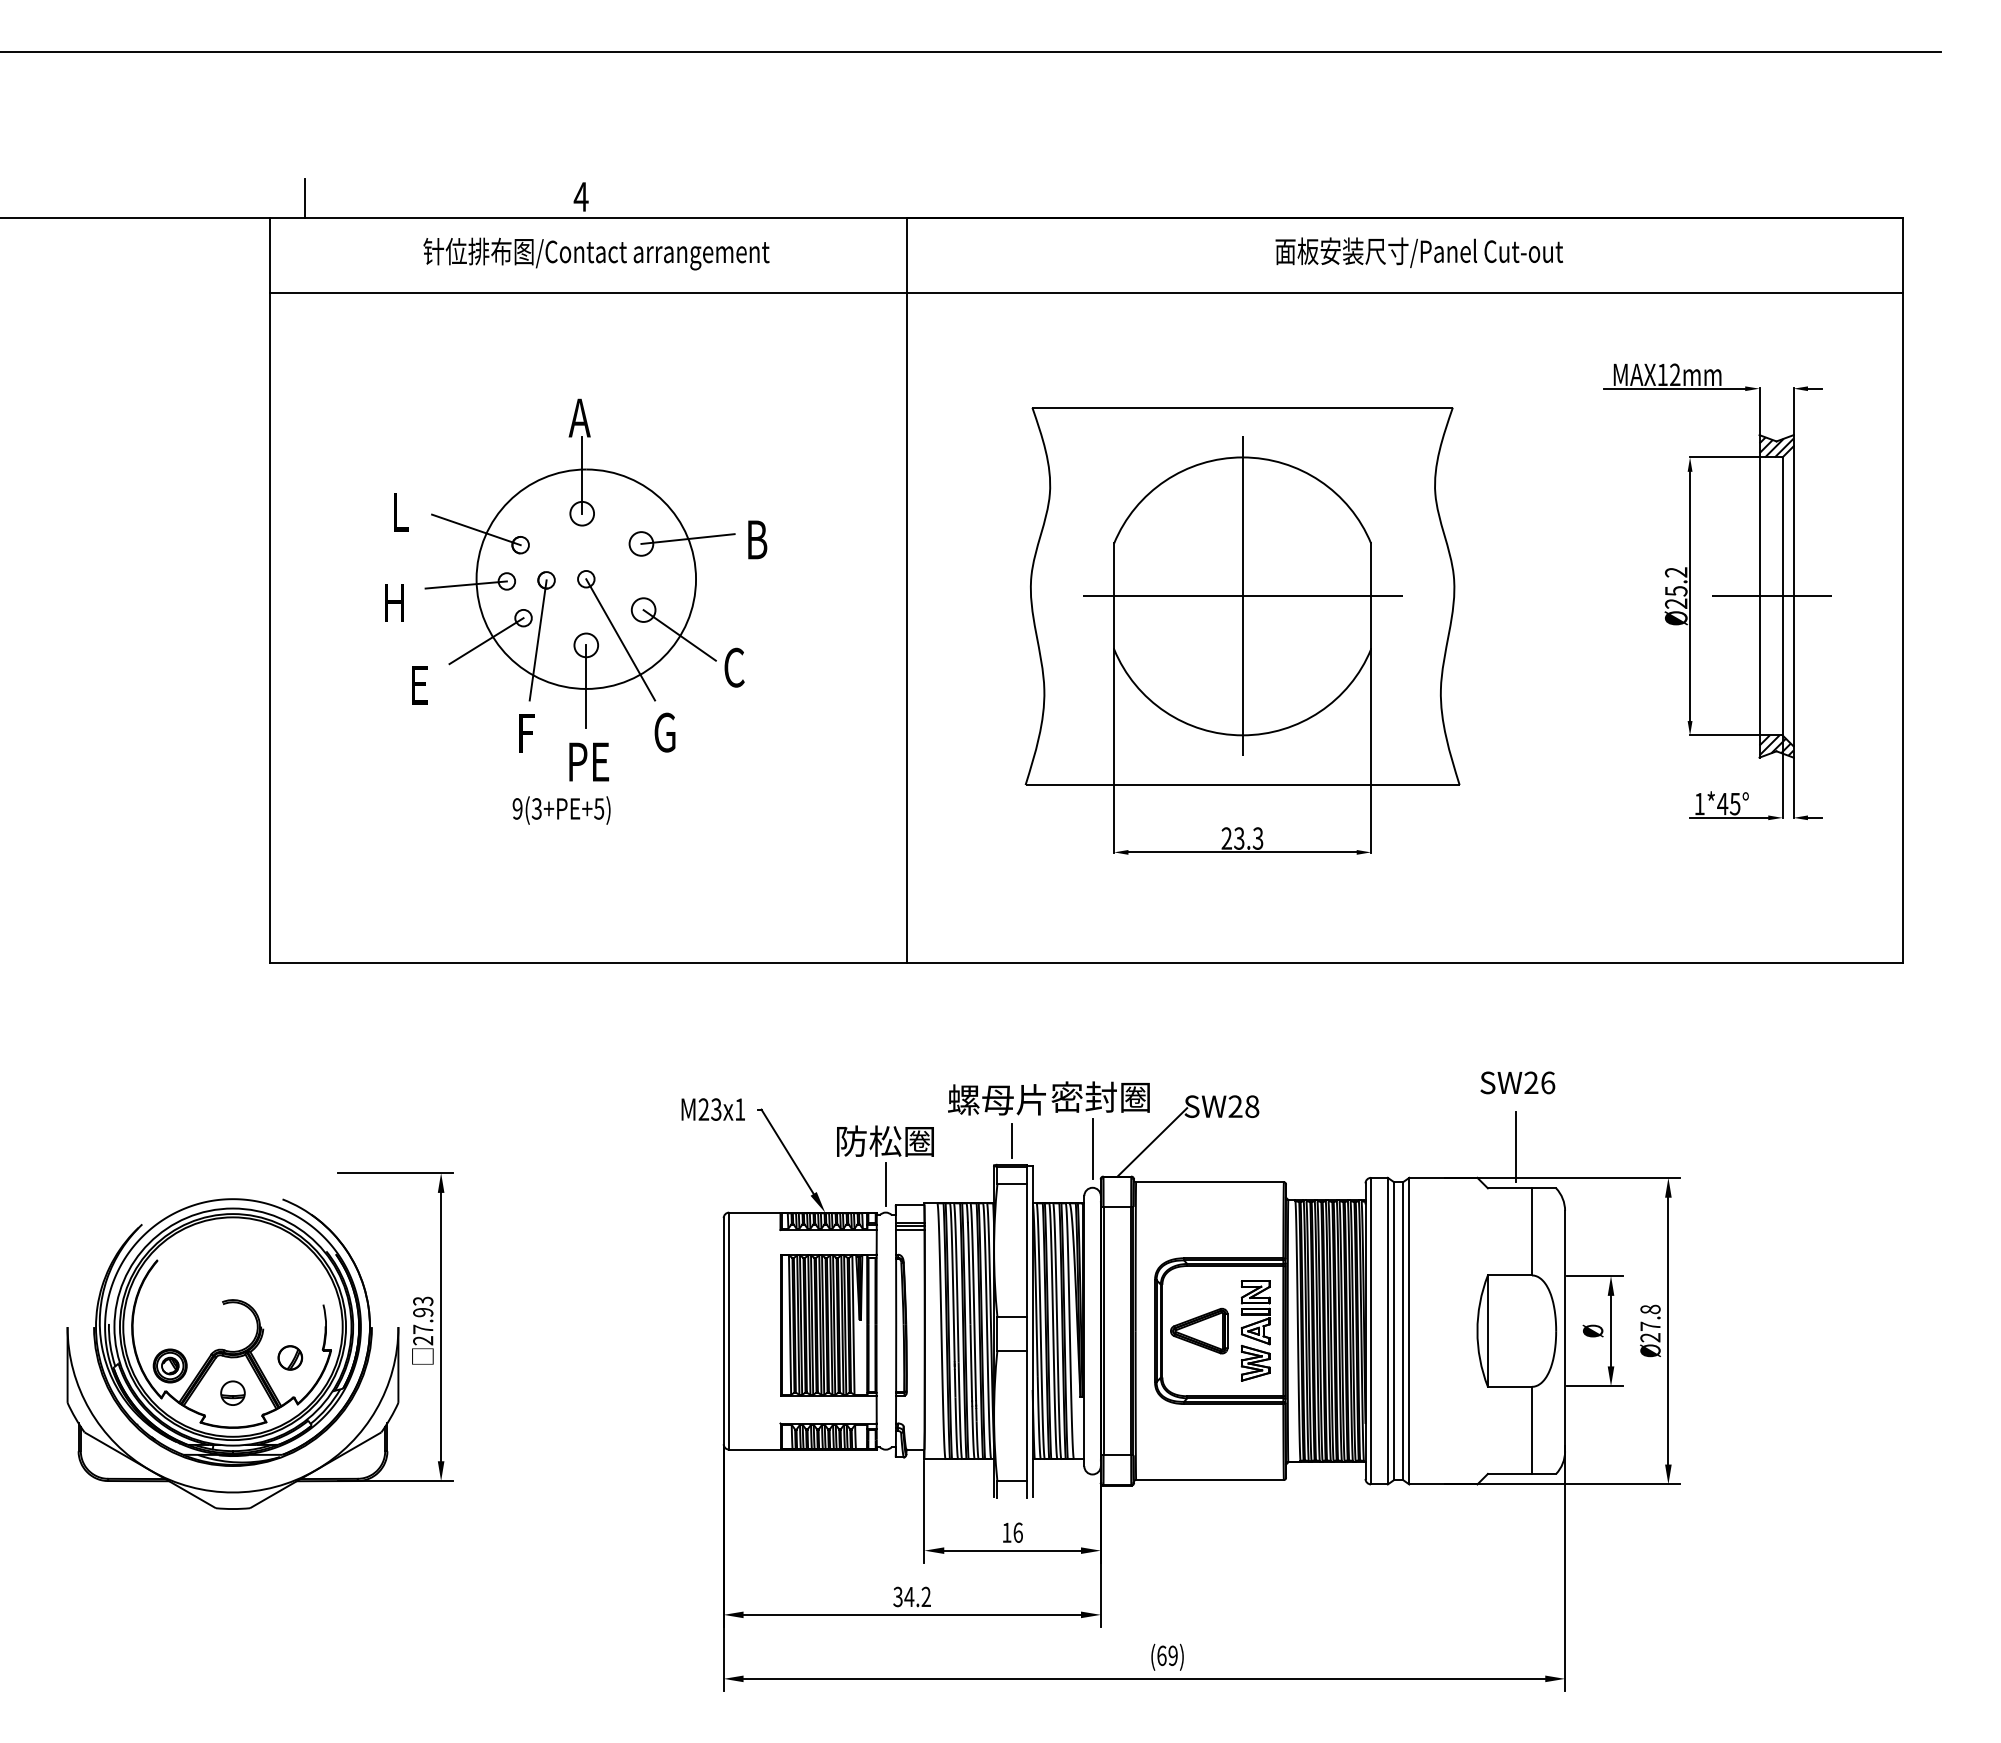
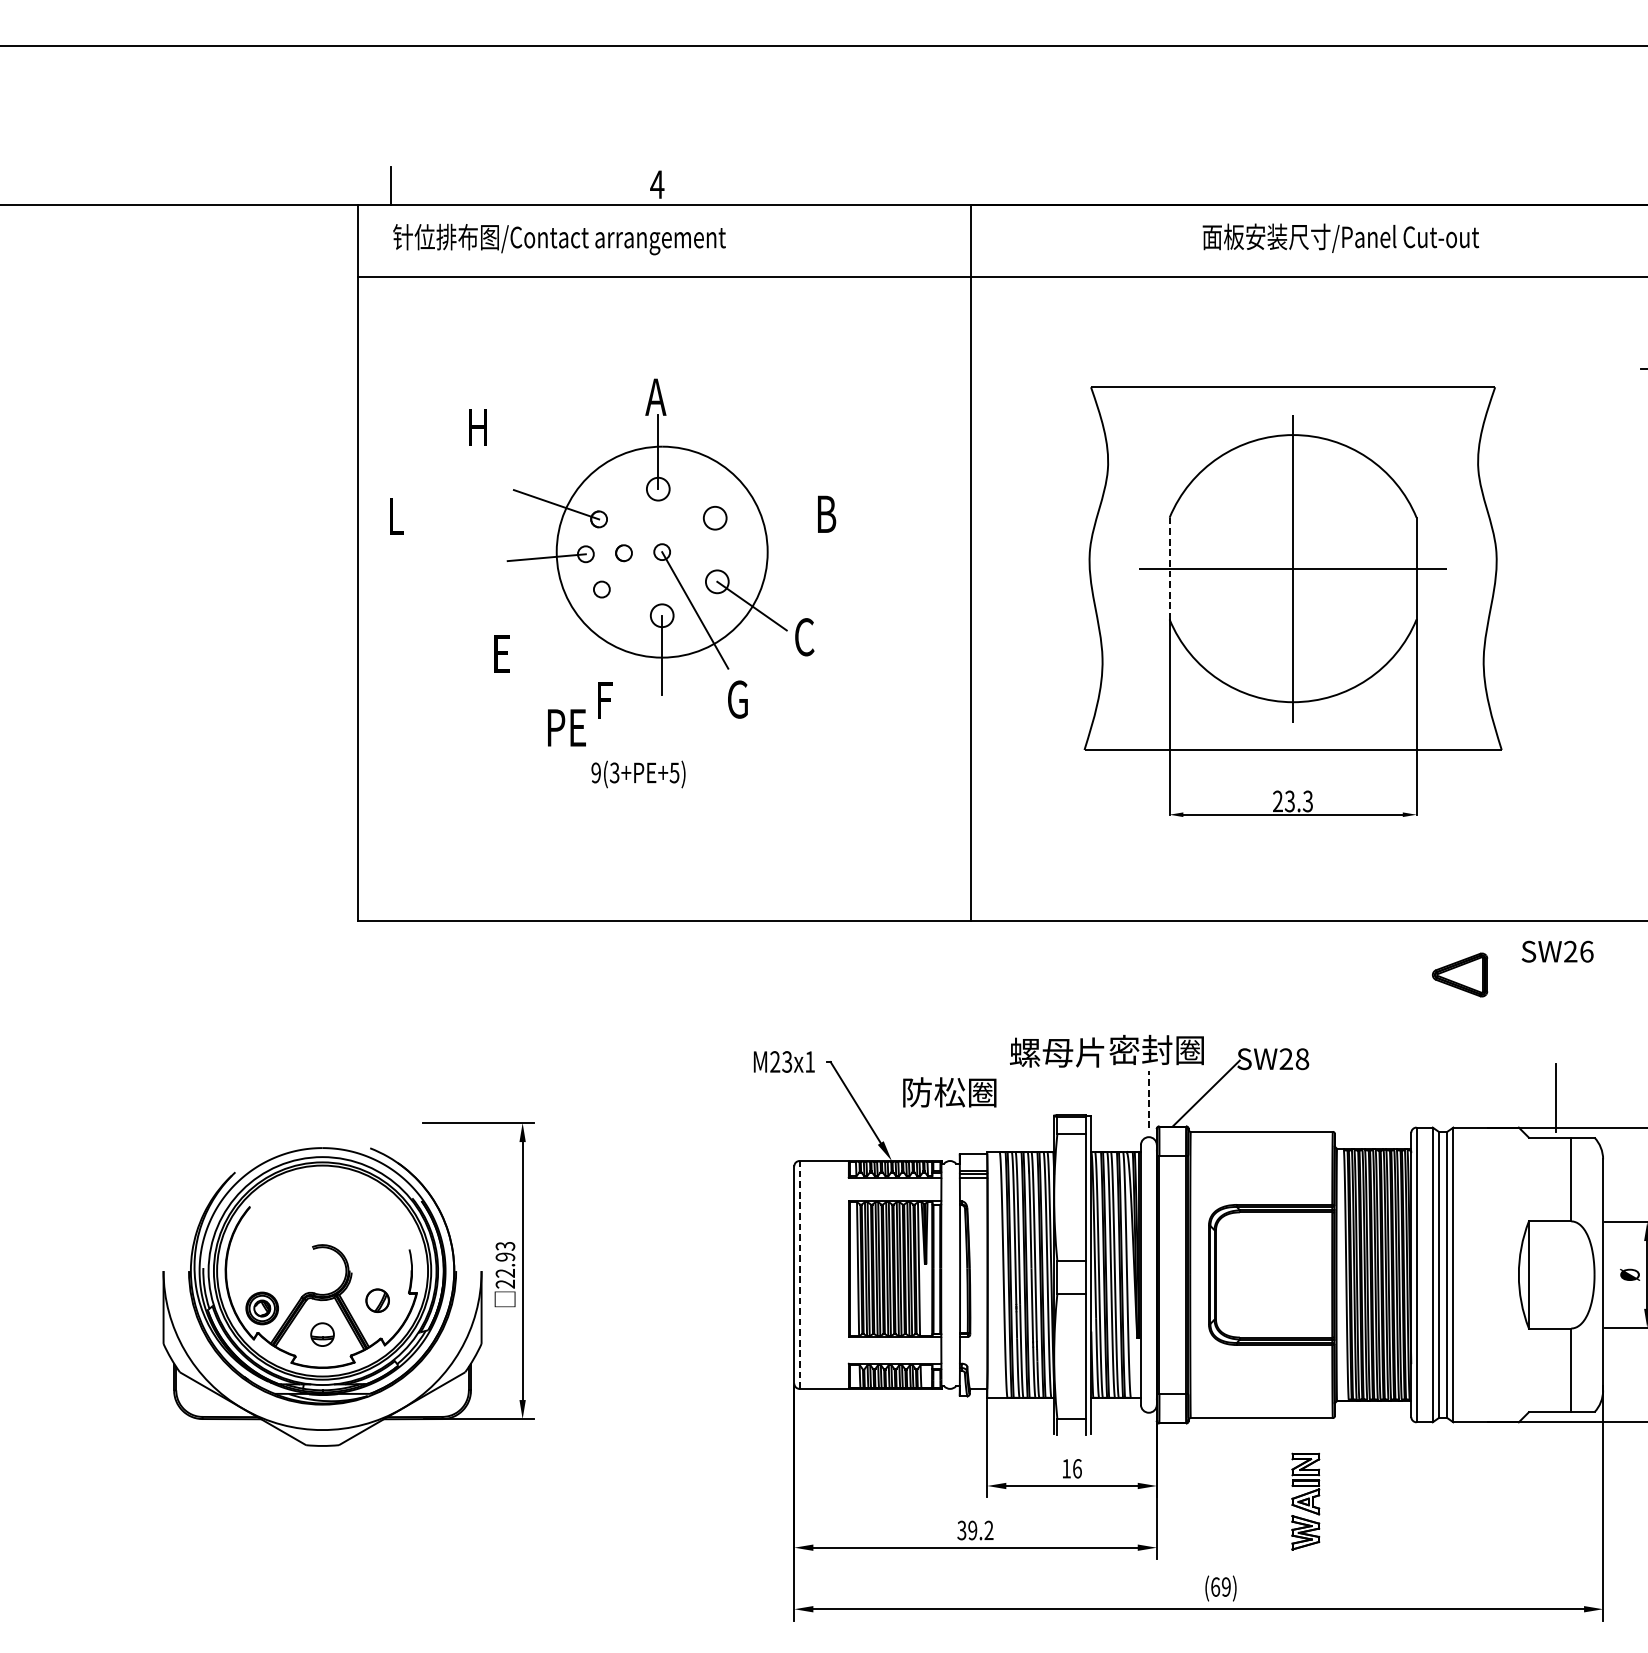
text: (1419, 252) -> (1341, 238), moved
text: (596, 253) -> (559, 239), moved
text: (401, 512) -> (397, 516), moved
line: (687, 538) -> (759, 512), removed
line: (1114, 596) -> (1169, 568), solid -> dashed
text: (394, 602) -> (477, 427), moved
line: (537, 640) -> (615, 611), removed
line: (486, 641) -> (566, 612), removed
text: (588, 761) -> (566, 727), moved
text: (1517, 1082) -> (1557, 951), moved
line: (1012, 1140) -> (1071, 1091), removed
line: (1092, 1148) -> (1148, 1099), solid -> dashed
line: (885, 1184) -> (949, 1133), removed
text: (423, 1329) -> (505, 1273), 27.93 -> 22.93
part: (1199, 1330) -> (1460, 974), moved
part: (1255, 1330) -> (1305, 1501), moved
line: (729, 1331) -> (799, 1275), solid -> dashed
text: (909, 1596) -> (972, 1530), 34.2 -> 39.2

